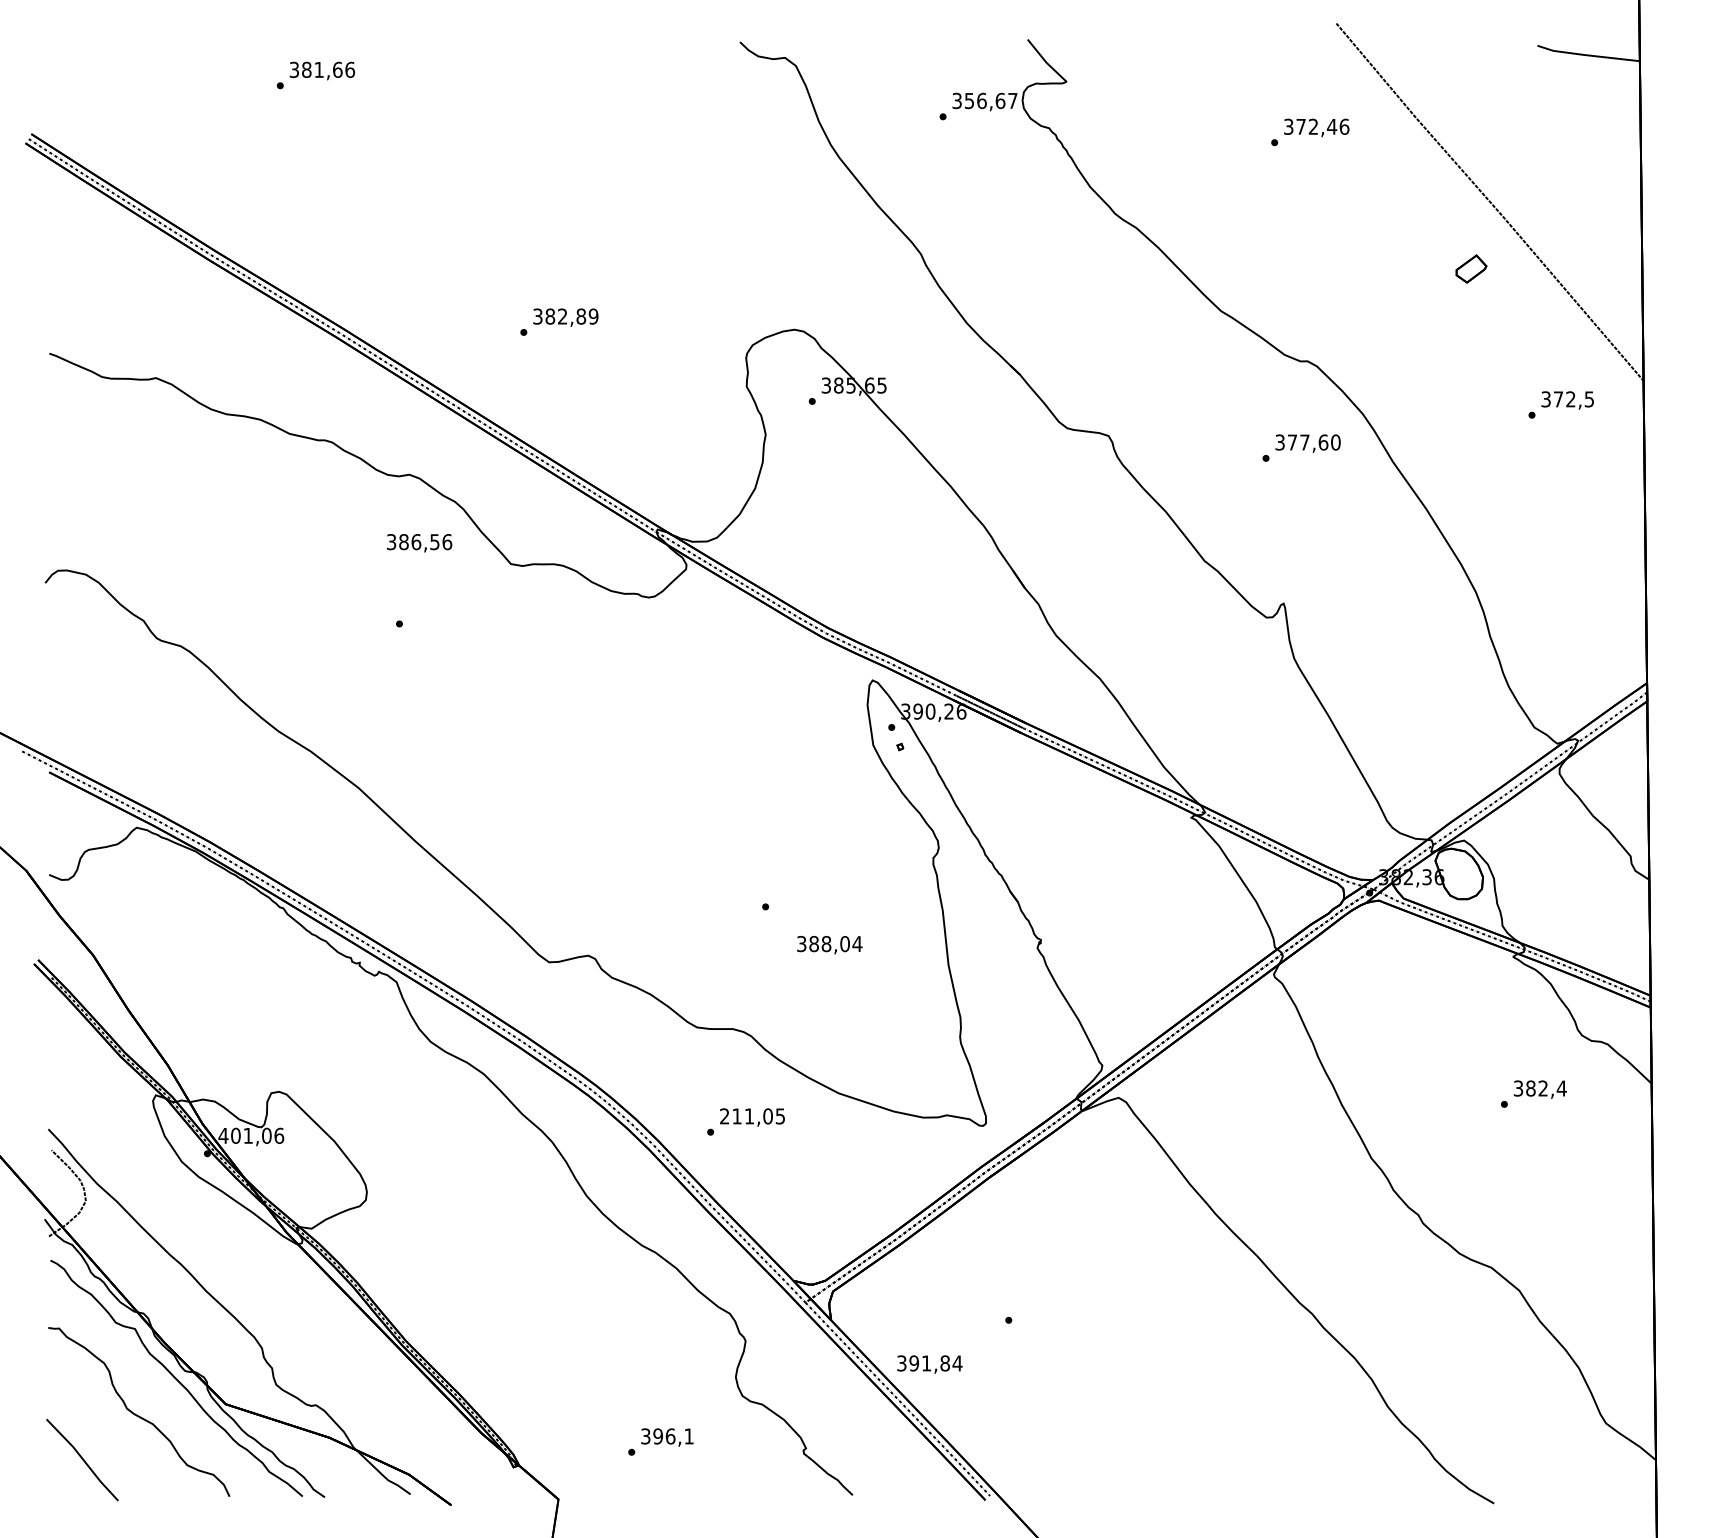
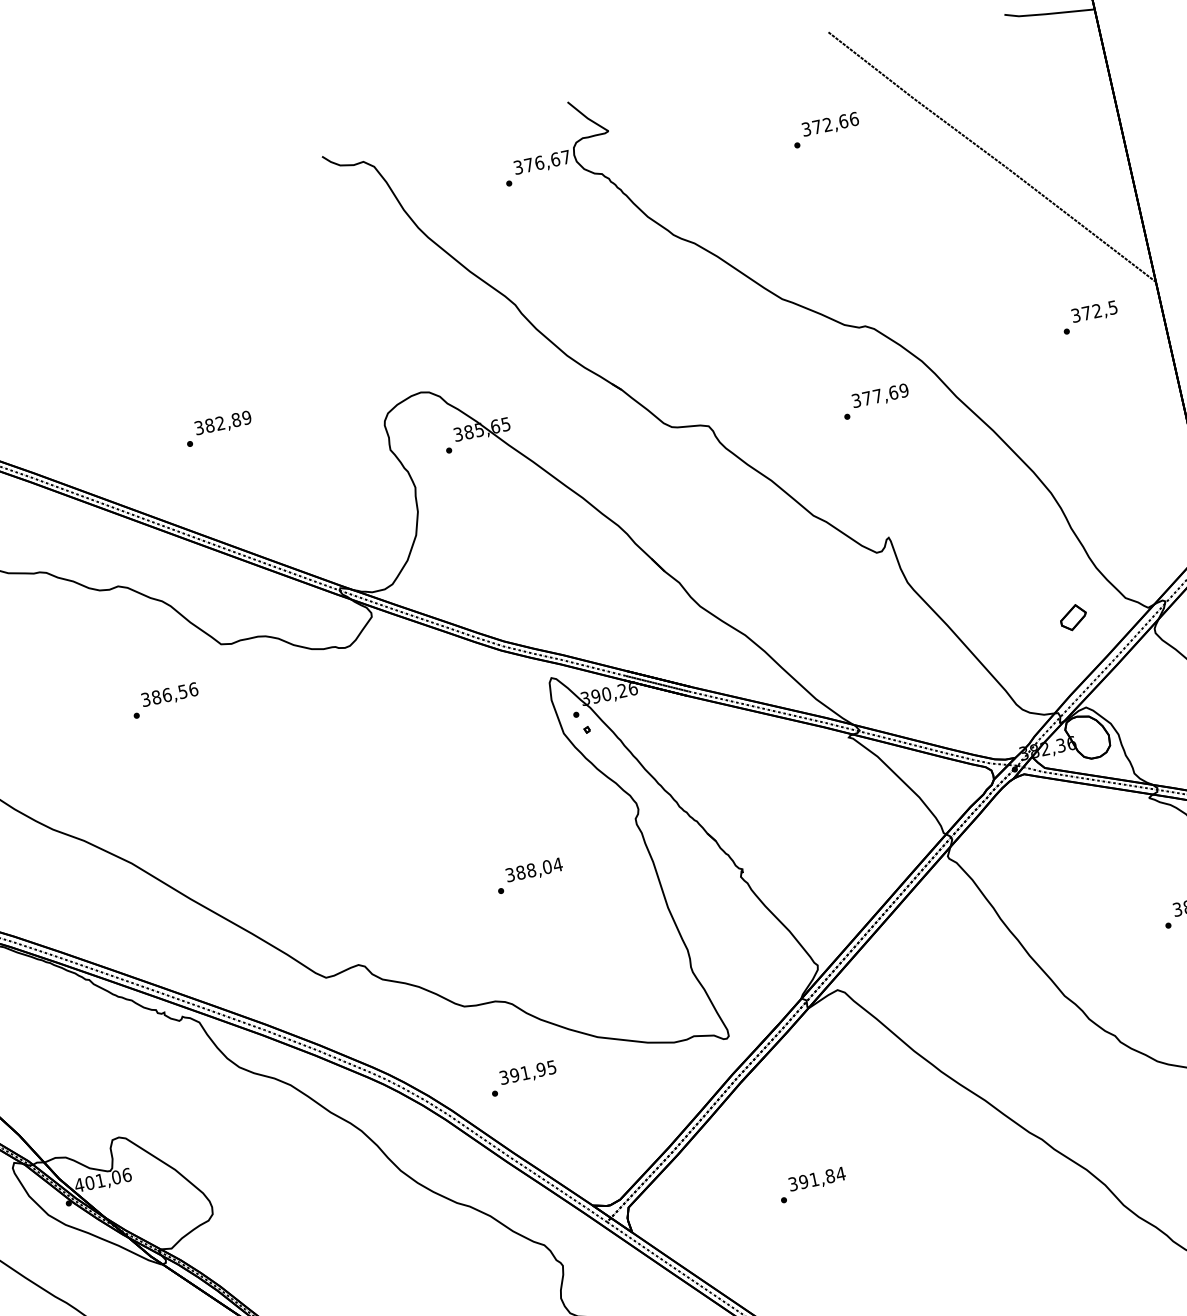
text: (969, 101) -> (529, 165), 356,67 -> 376,67
text: (1332, 126) -> (843, 121), 372,46 -> 372,66
part: (1471, 268) -> (1073, 617), moved
text: (1335, 442) -> (903, 390), 377,60 -> 377,69
text: (419, 543) -> (170, 695), moved
text: (829, 945) -> (534, 871), moved
text: (746, 1116) -> (522, 1073), 211,05 -> 391,95
text: (929, 1364) -> (817, 1180), moved

